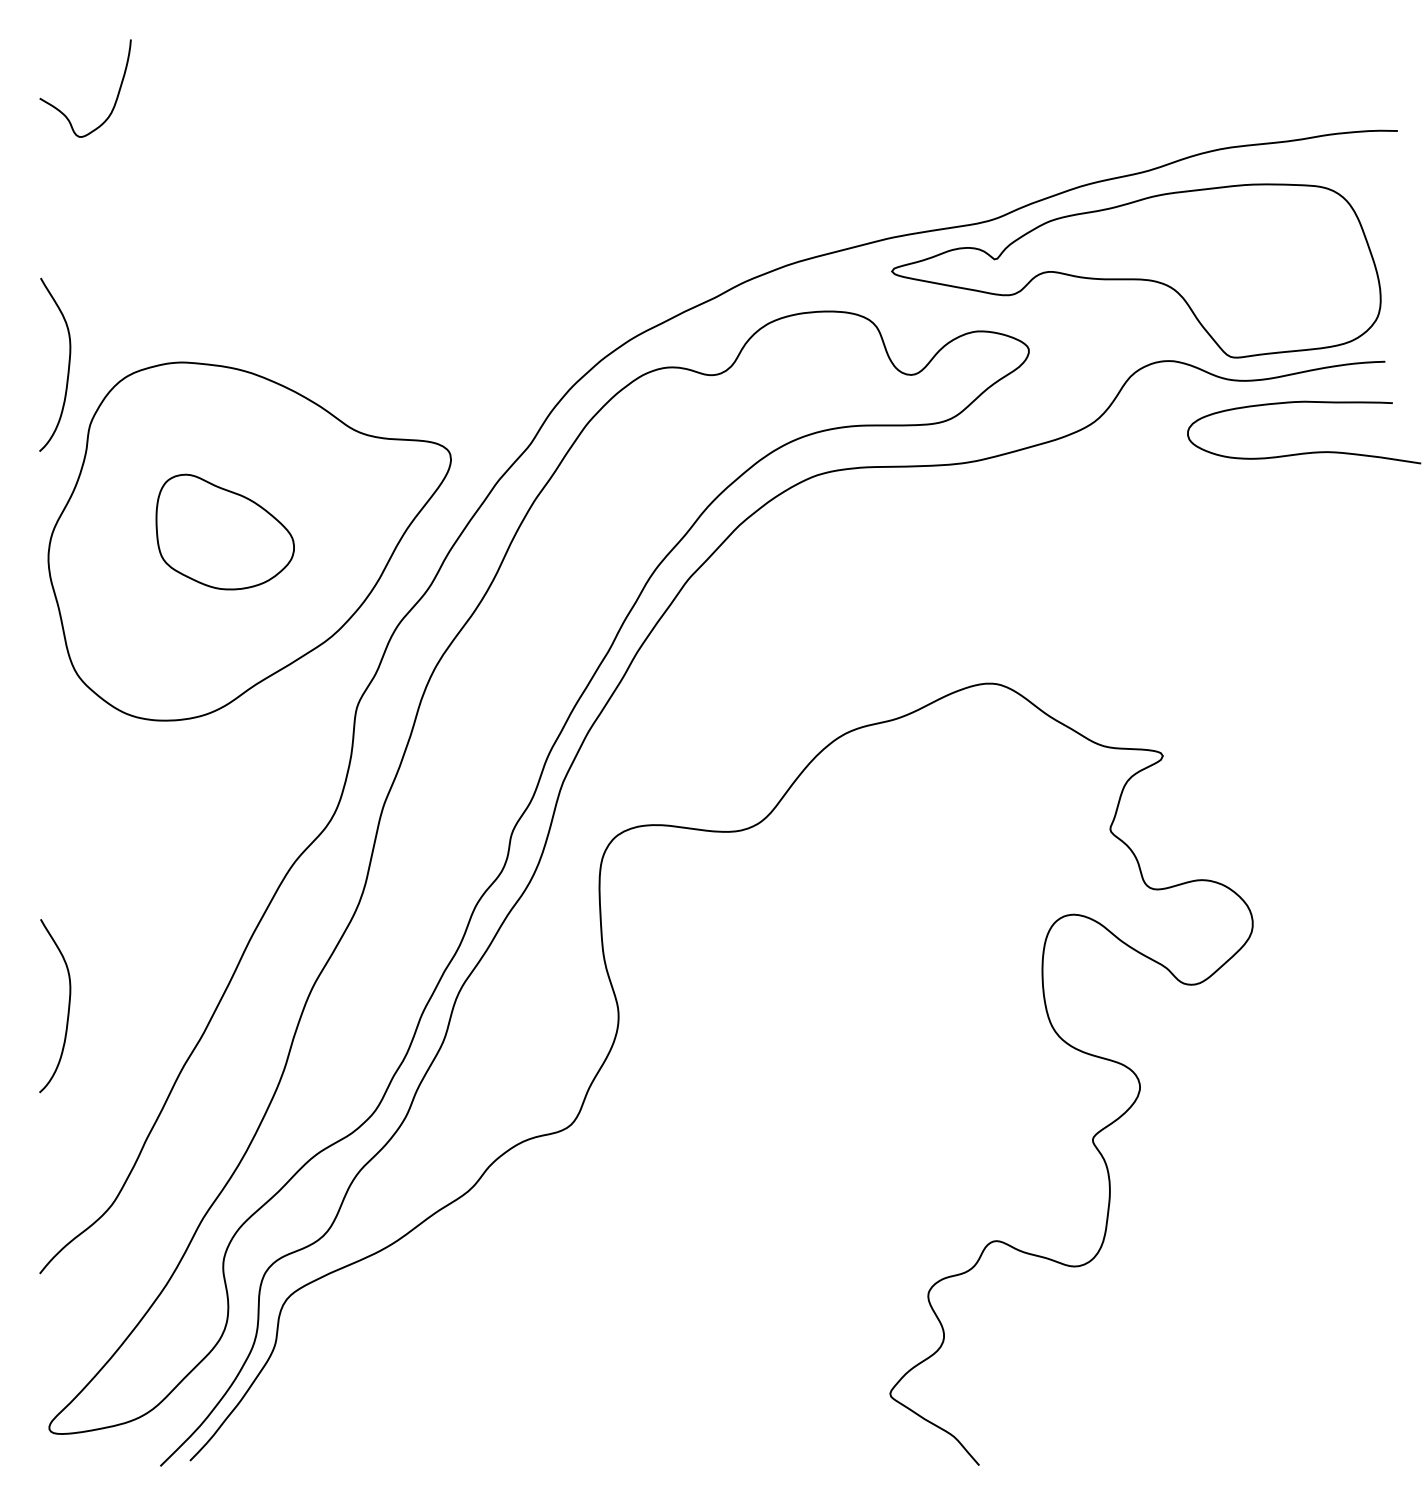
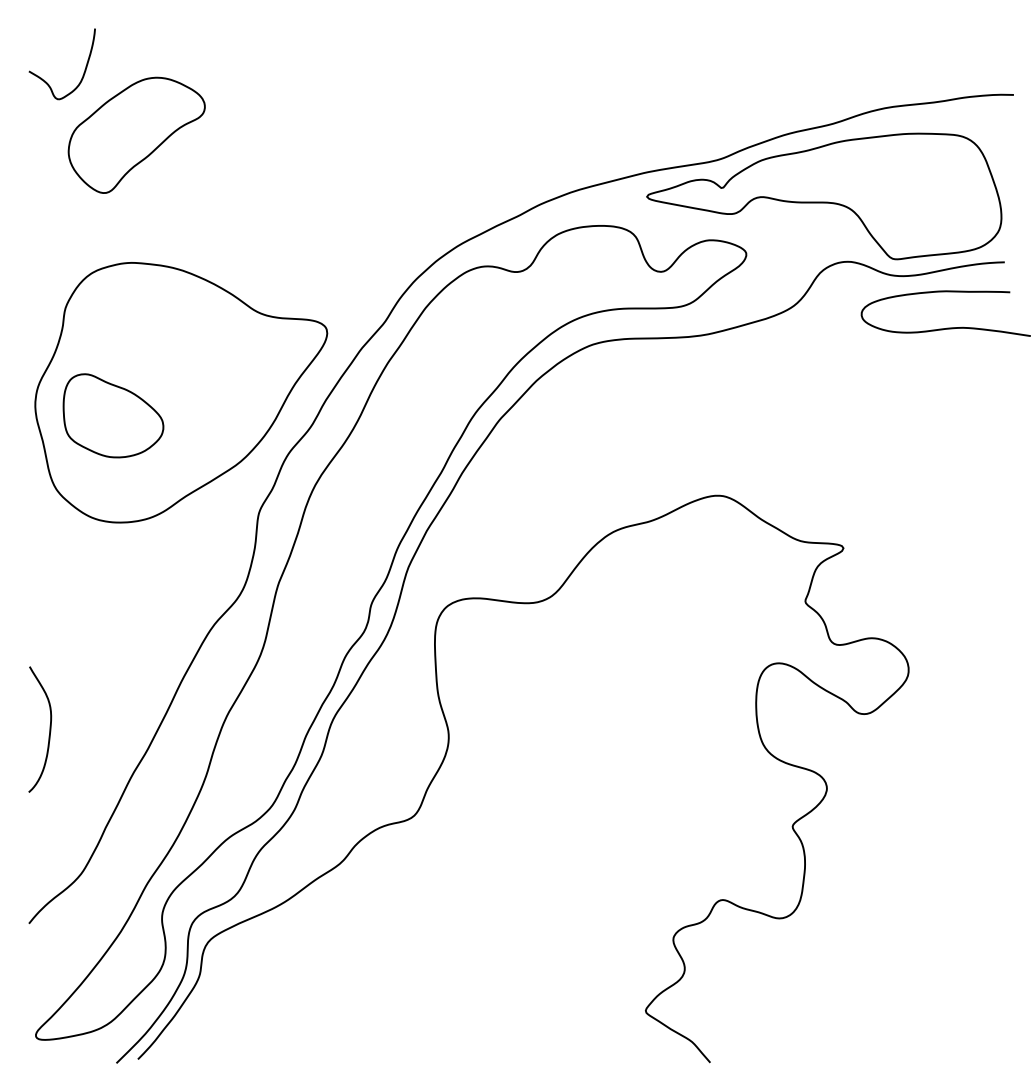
part: (188, 185) -> (136, 134), added
curve: (68, 364) -> (49, 264), removed
part: (225, 531) -> (113, 415), moved

